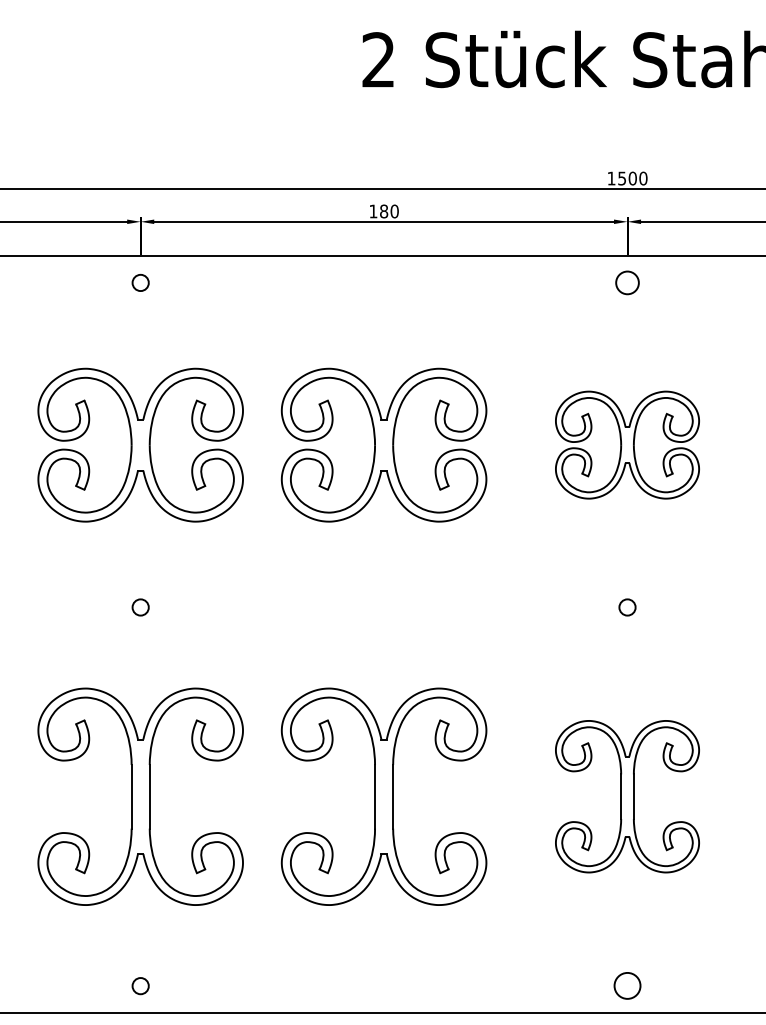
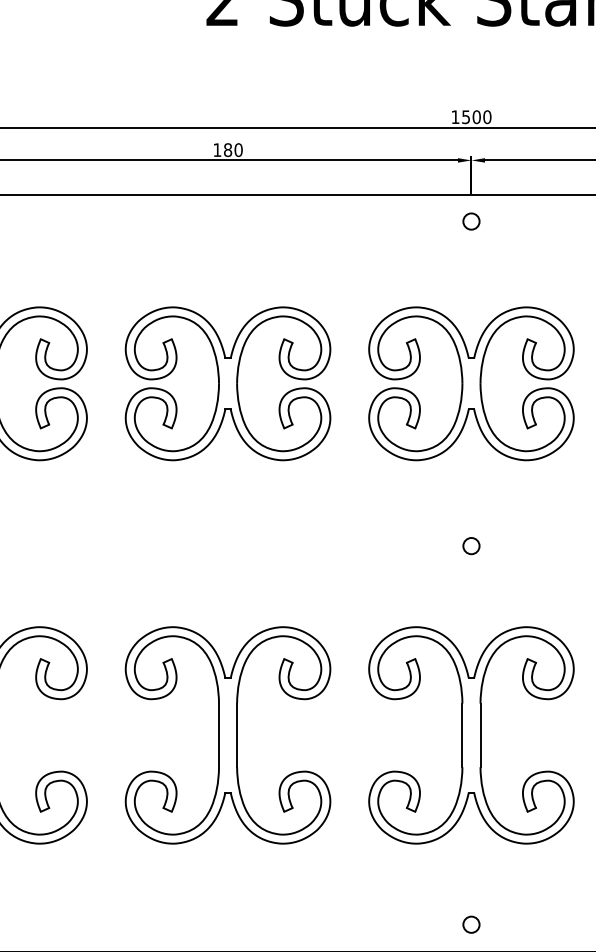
circle: (627, 282) -> (471, 221), size x0.71
part: (627, 444) -> (471, 383), size x1.43
part: (627, 796) -> (471, 735), size x1.43
circle: (627, 986) -> (471, 925), size x0.62

